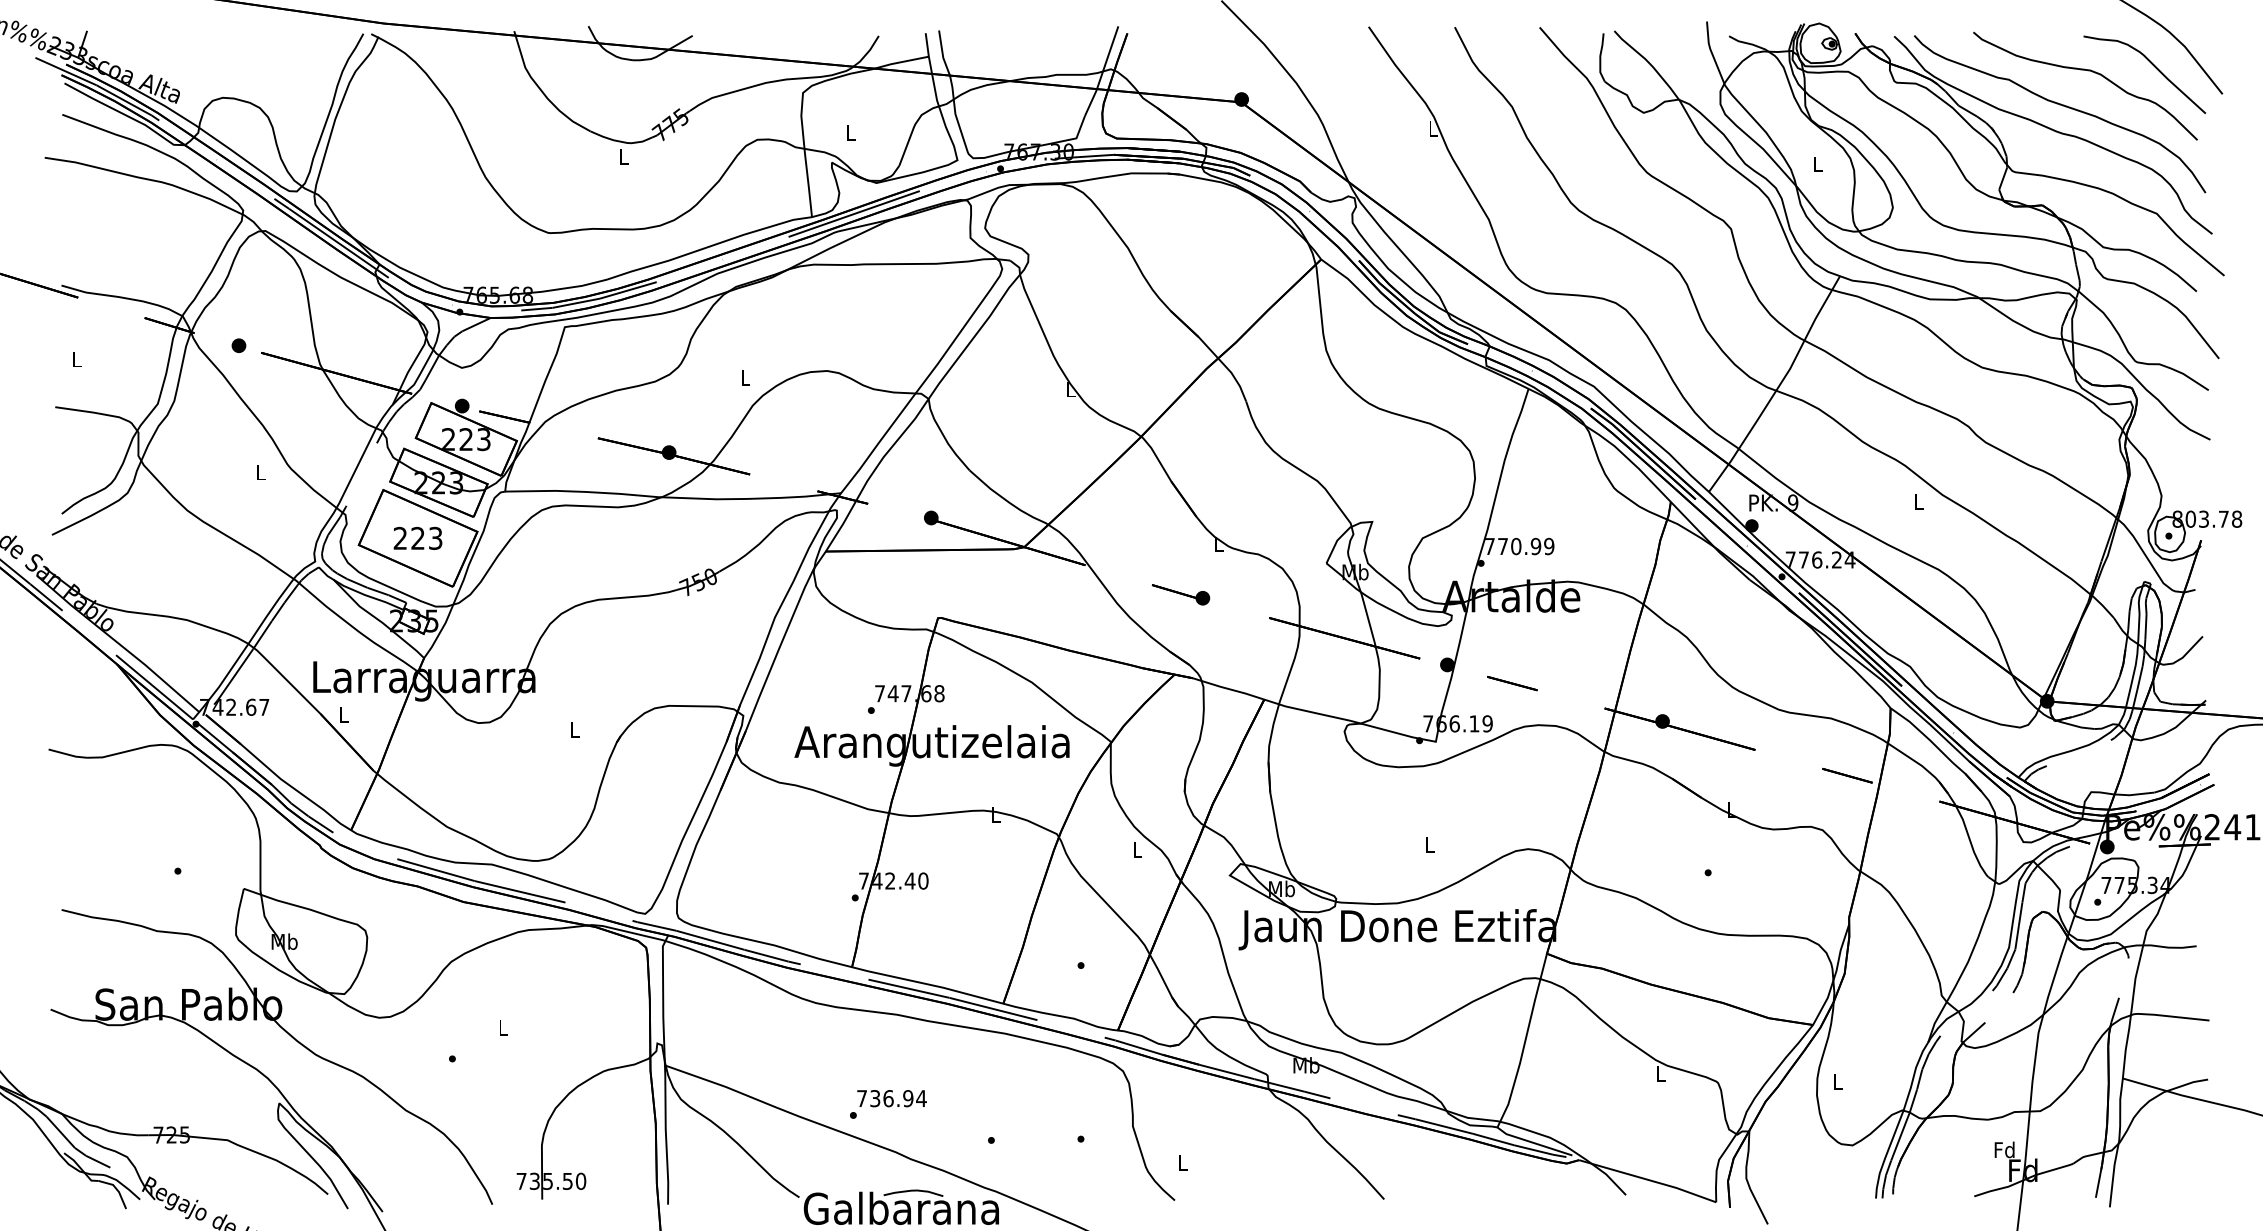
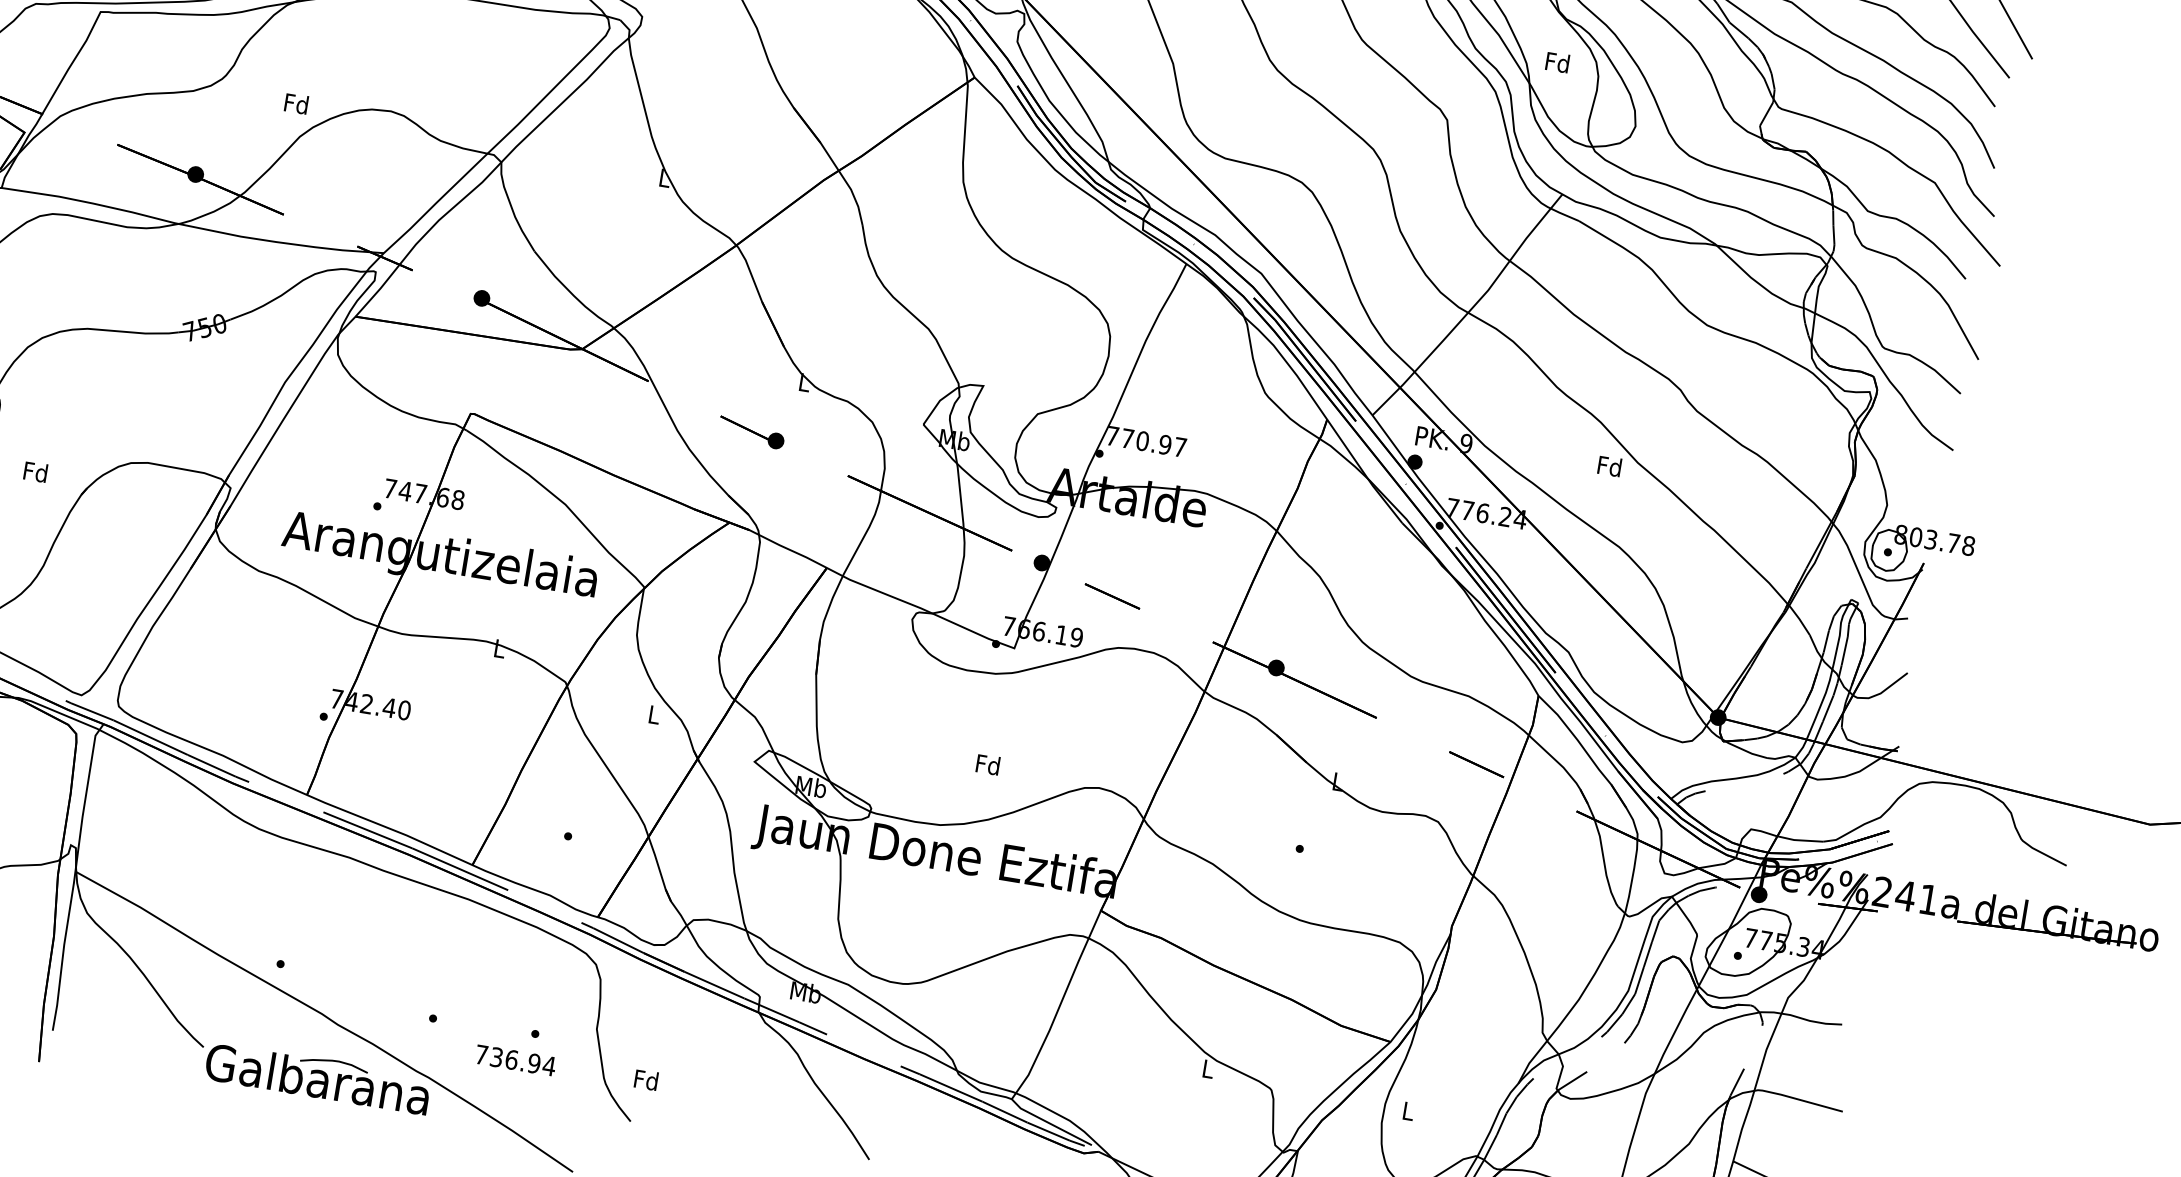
text: (1817, 163) -> (1557, 61), L -> Fd
text: (745, 377) -> (296, 103), L -> Fd
text: (1918, 501) -> (1609, 465), L -> Fd
text: (1549, 546) -> (1180, 447), 770.99 -> 770.97
text: (574, 729) -> (35, 471), L -> Fd
text: (1429, 844) -> (987, 764), L -> Fd
text: (891, 1098) -> (515, 1060), moved
text: (1182, 1162) -> (646, 1079), L -> Fd

